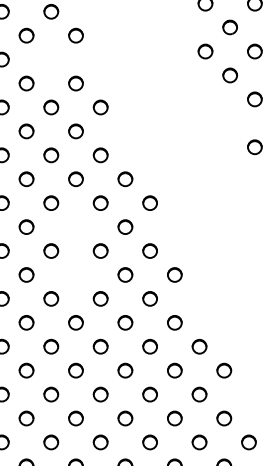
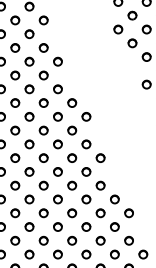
part: (51, 60) -> (29, 34), added
part: (75, 226) -> (43, 130), added
part: (75, 273) -> (43, 157), added

